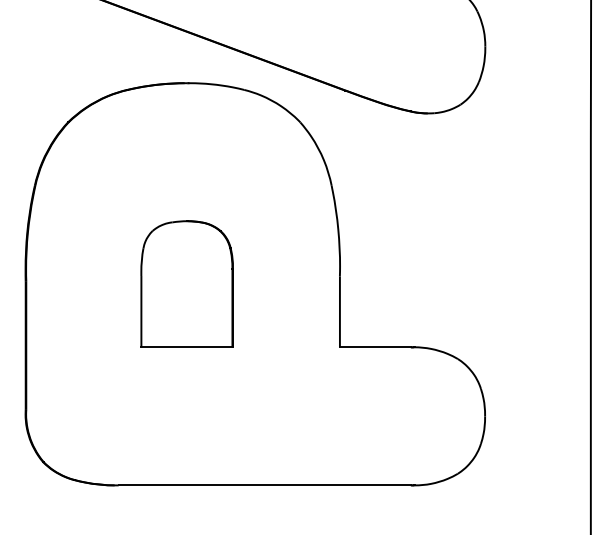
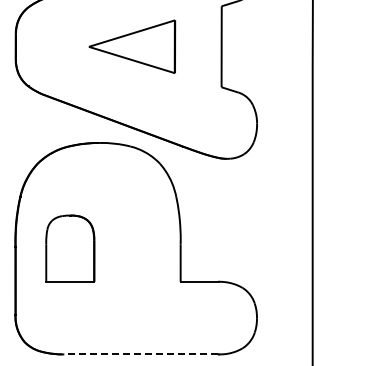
part: (187, 283) -> (70, 248), moved
line: (265, 485) -> (141, 354), solid -> dashed

